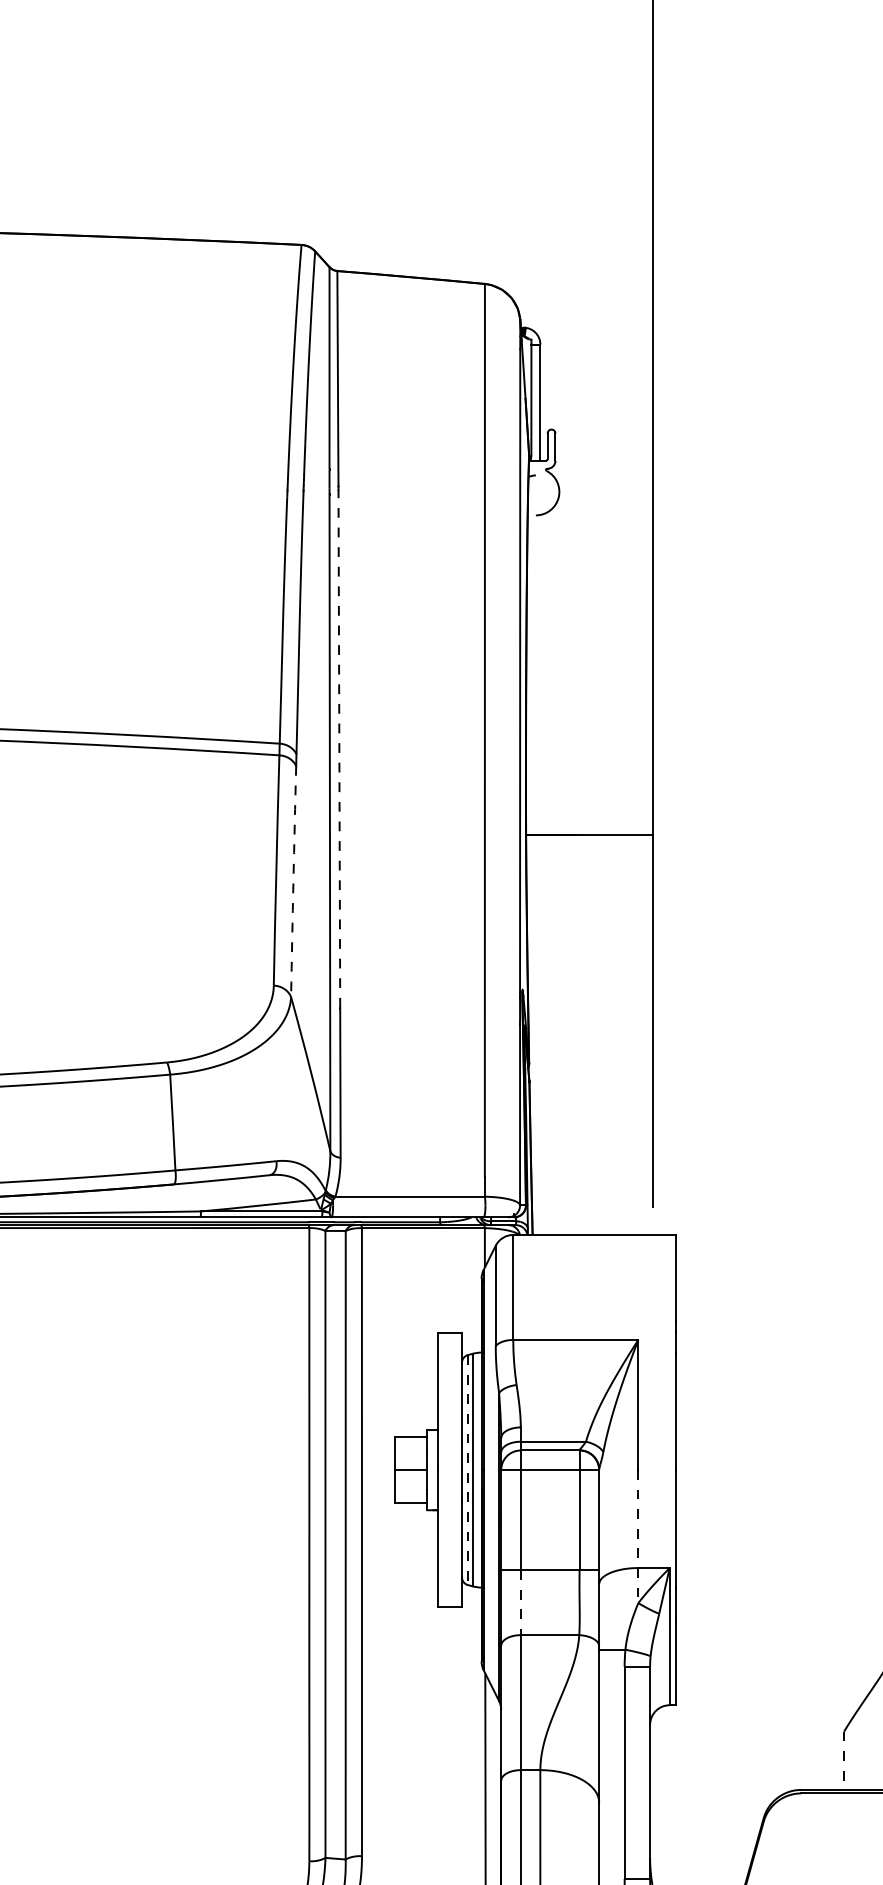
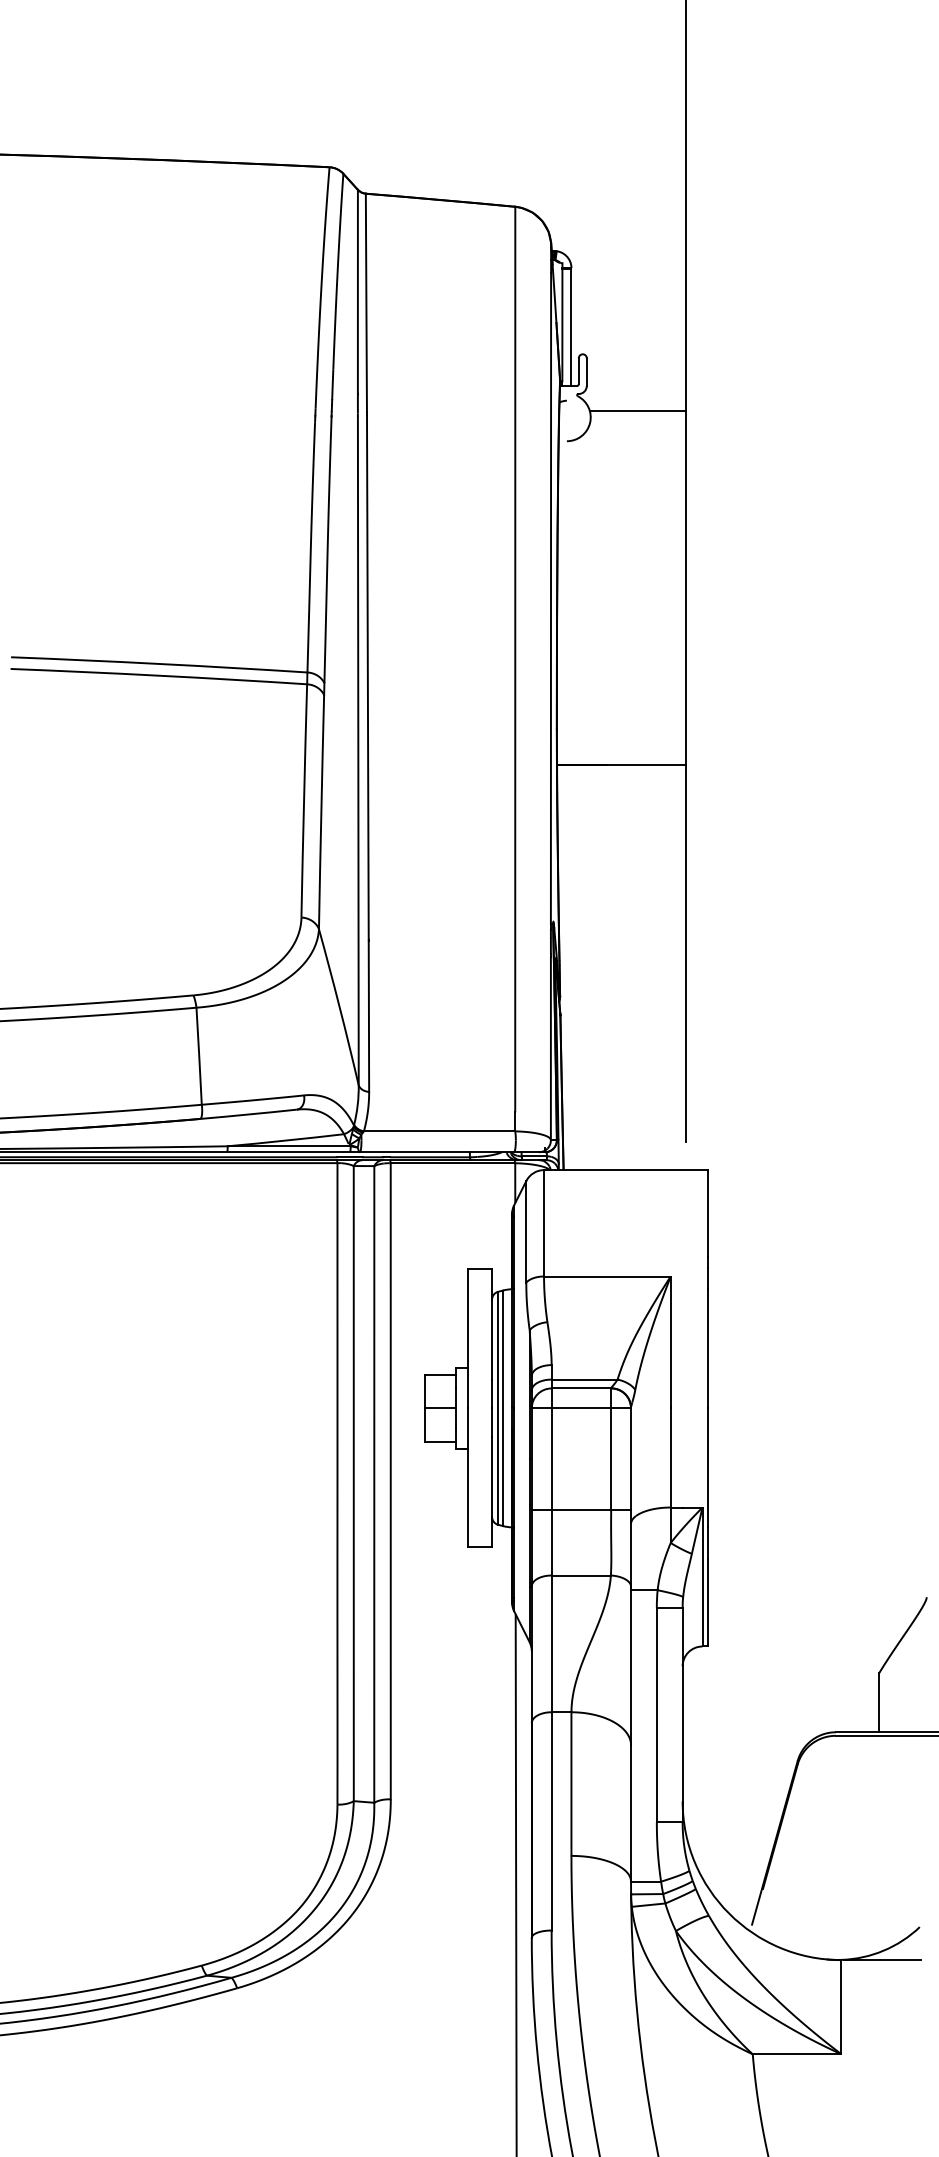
line: (605, 486) -> (637, 411), added
line: (339, 748) -> (367, 677), dashed -> solid
arc: (293, 881) -> (321, 812), dashed -> solid
line: (467, 1470) -> (497, 1408), dashed -> solid
line: (638, 1537) -> (670, 1476), dashed -> solid
line: (520, 1602) -> (551, 1542), dashed -> solid
line: (844, 1761) -> (879, 1703), dashed -> solid

